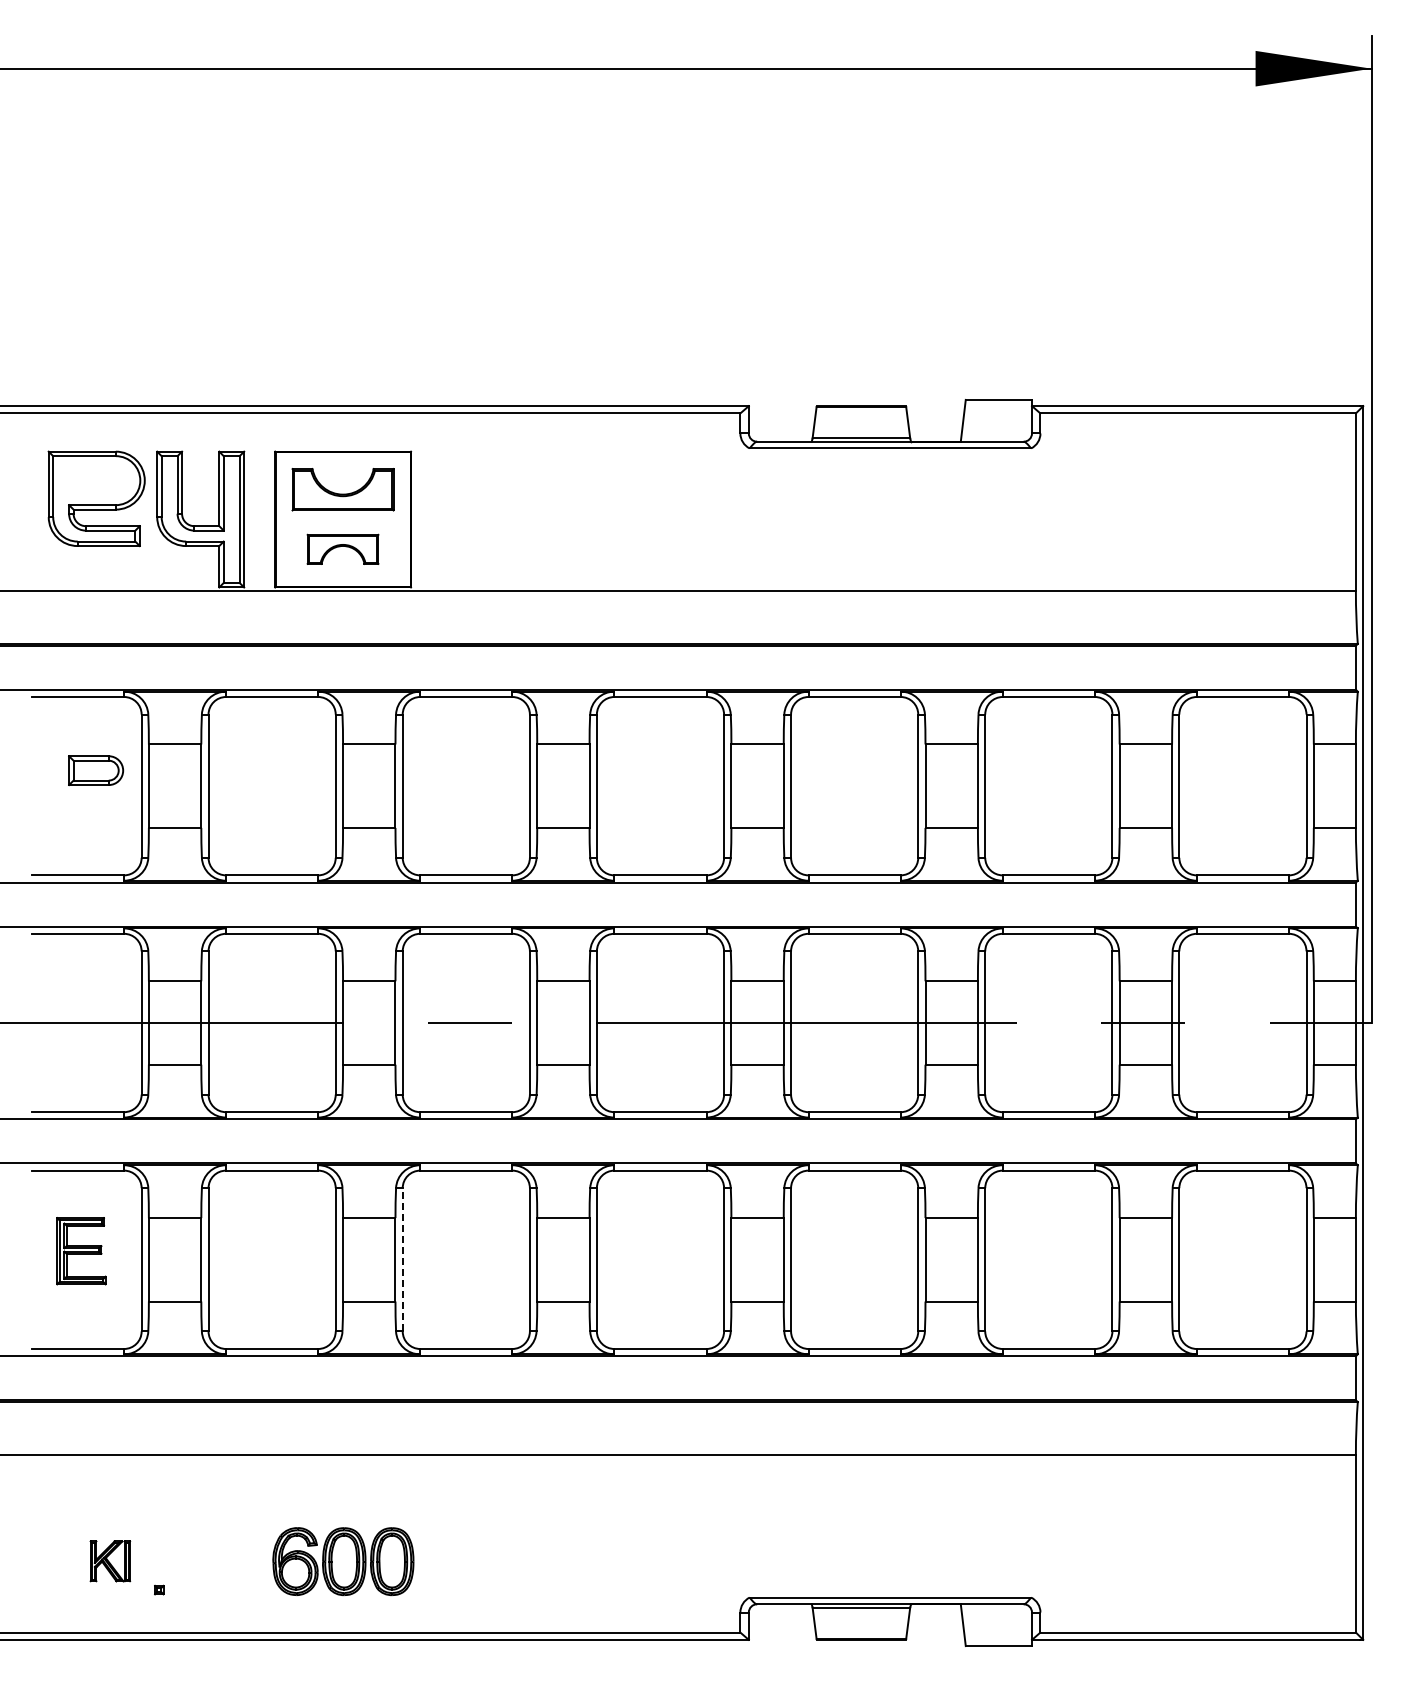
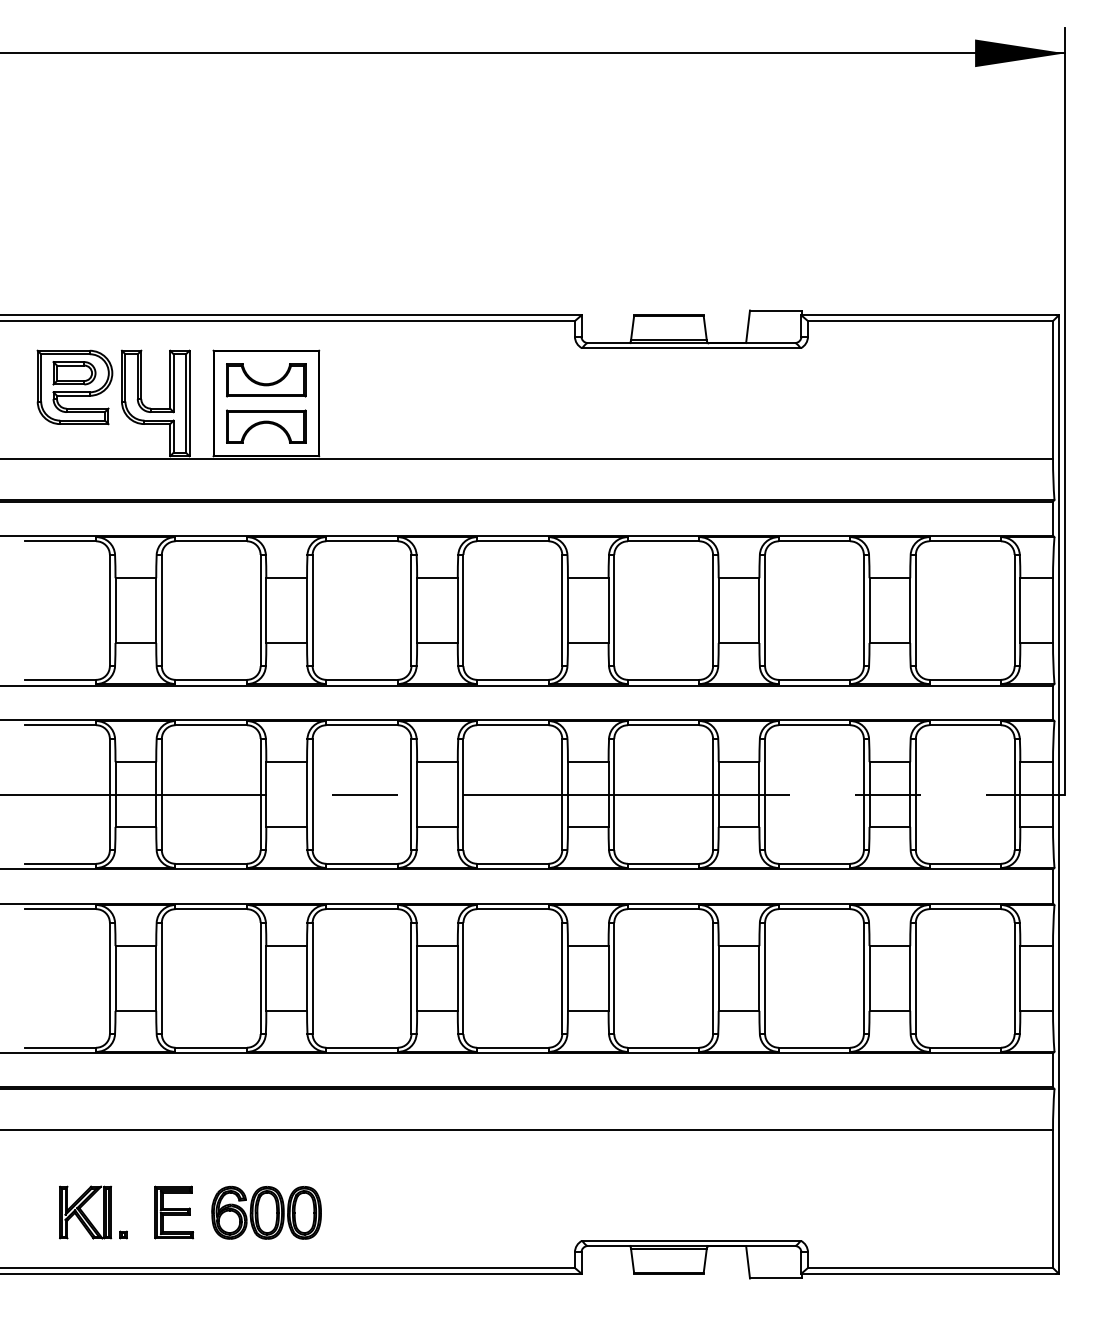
part: (342, 549) -> (265, 426), size x1.43
part: (96, 770) -> (74, 373), moved
part: (81, 1251) -> (174, 1212), moved
line: (402, 1259) -> (312, 978), dashed -> solid
part: (110, 1561) -> (85, 1212), size x1.67

